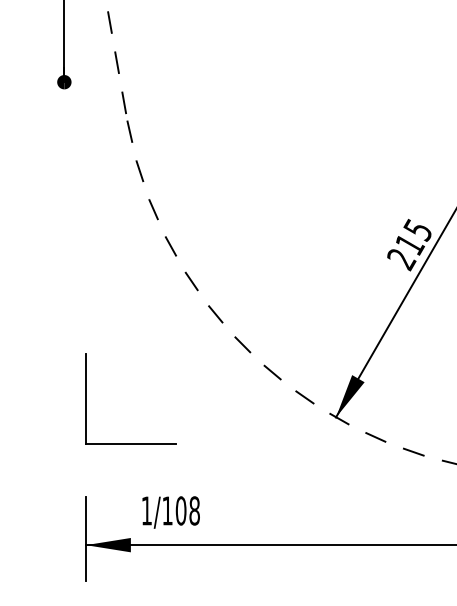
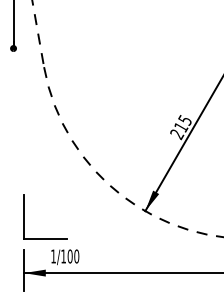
part: (86, 397) -> (24, 216), moved
text: (194, 510) -> (76, 256), 1/108 -> 1/100

